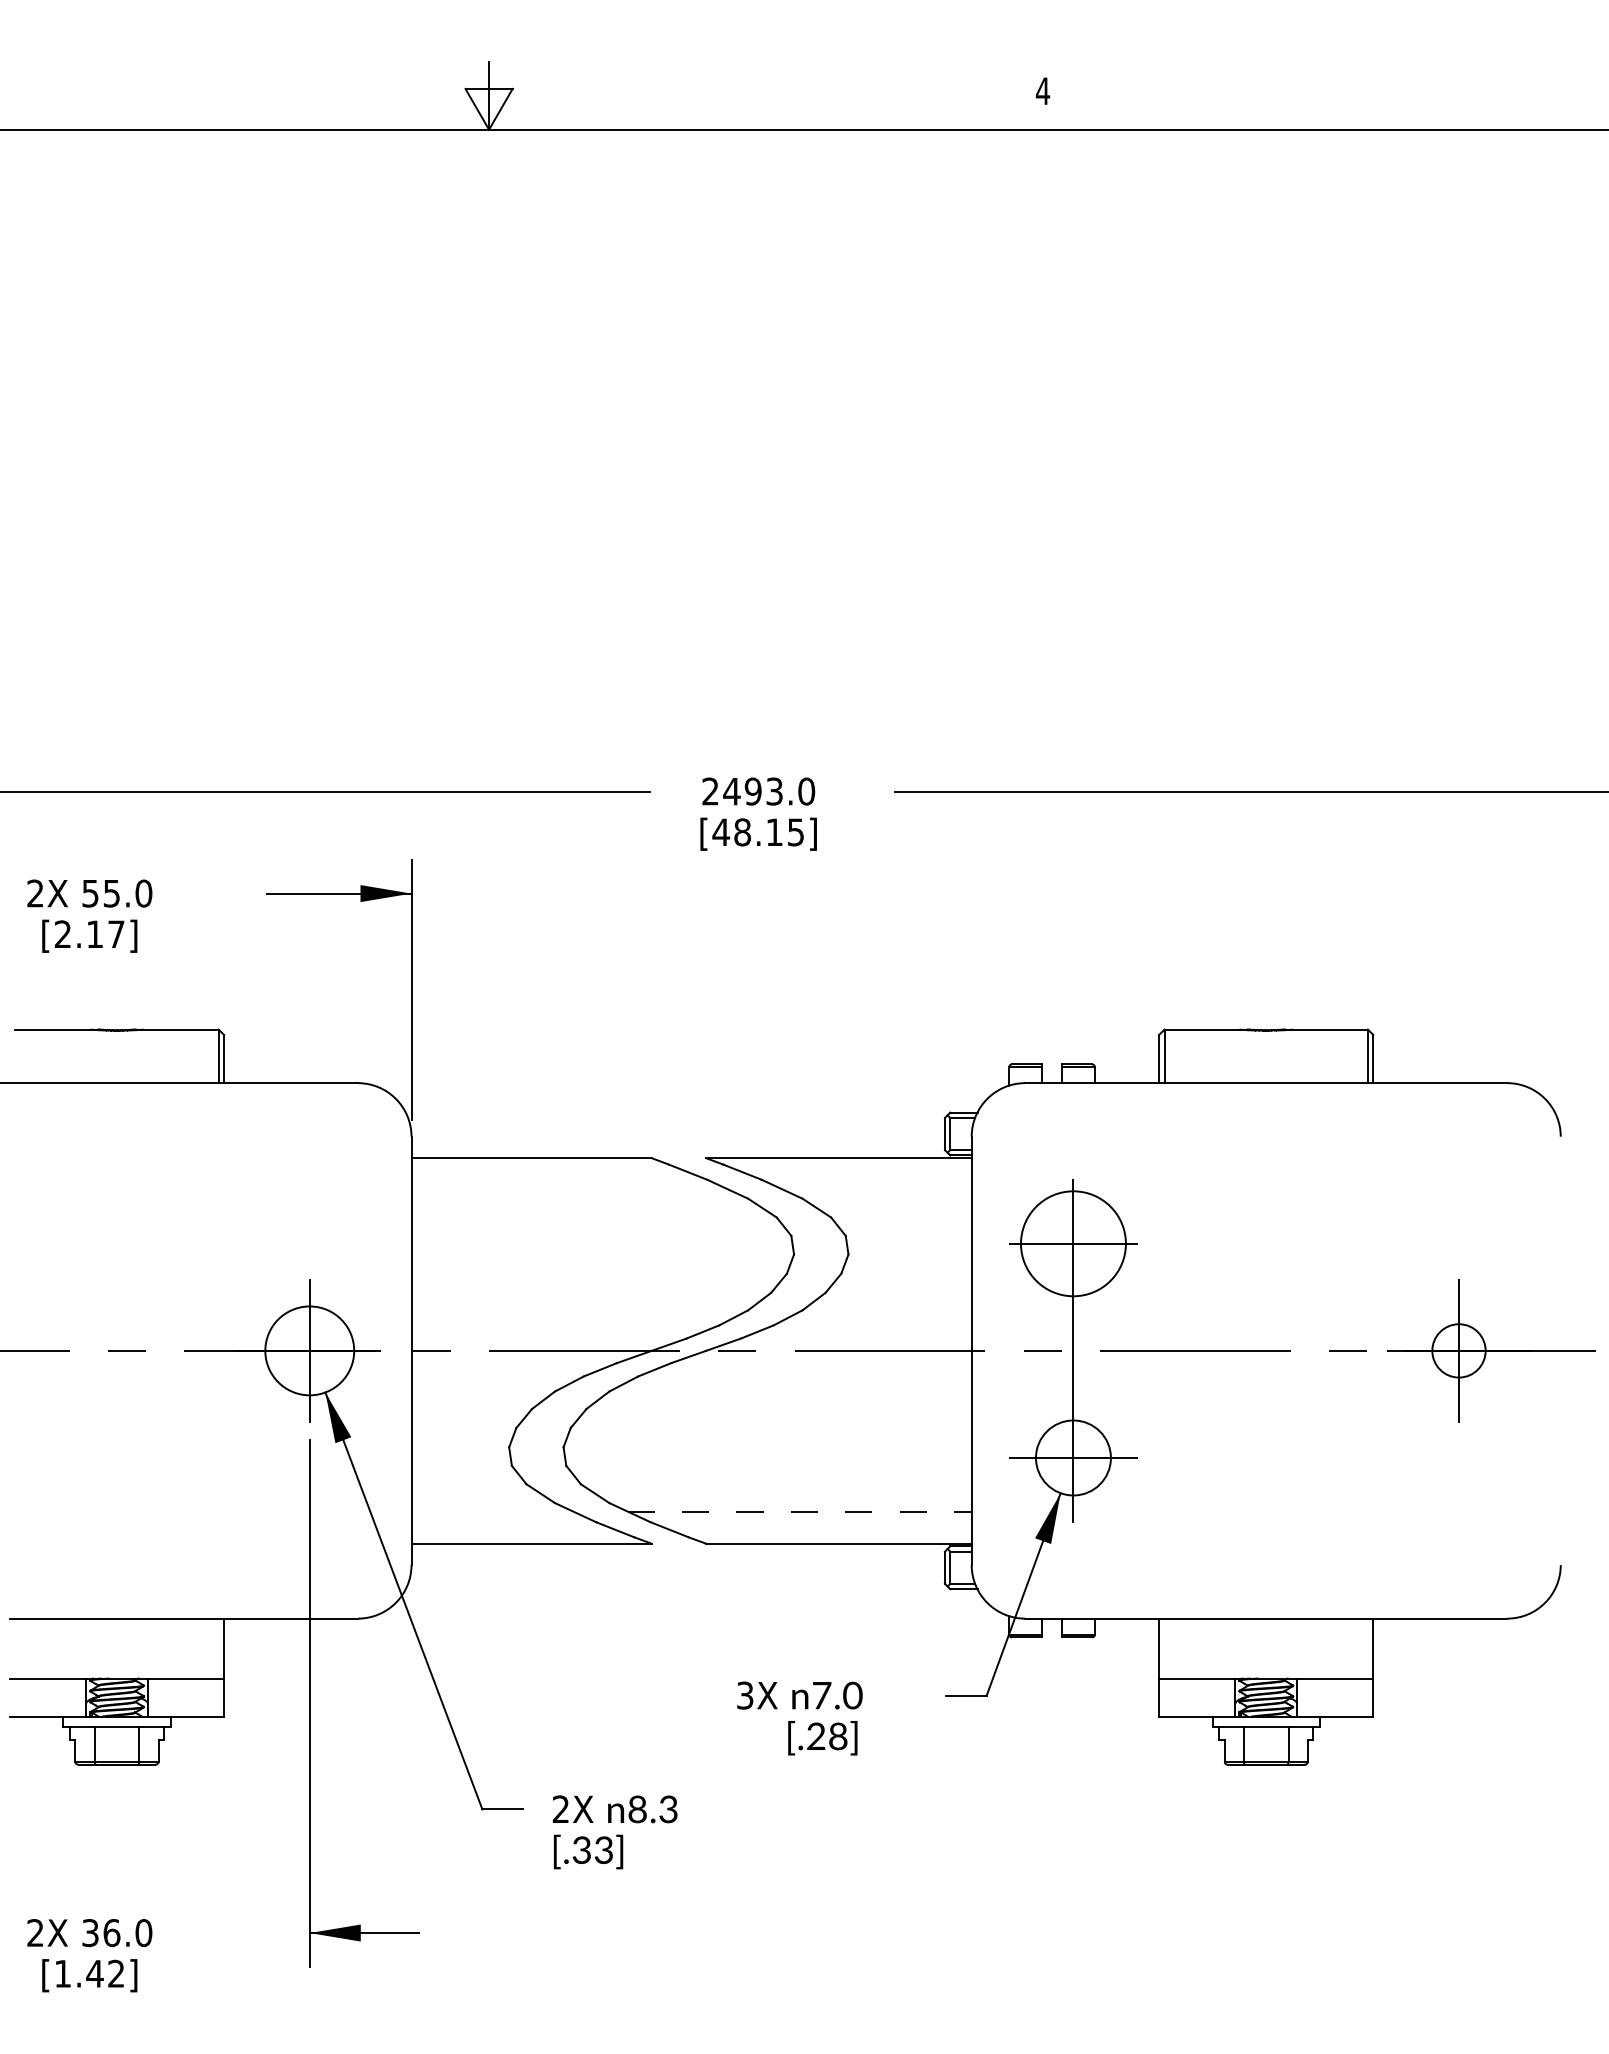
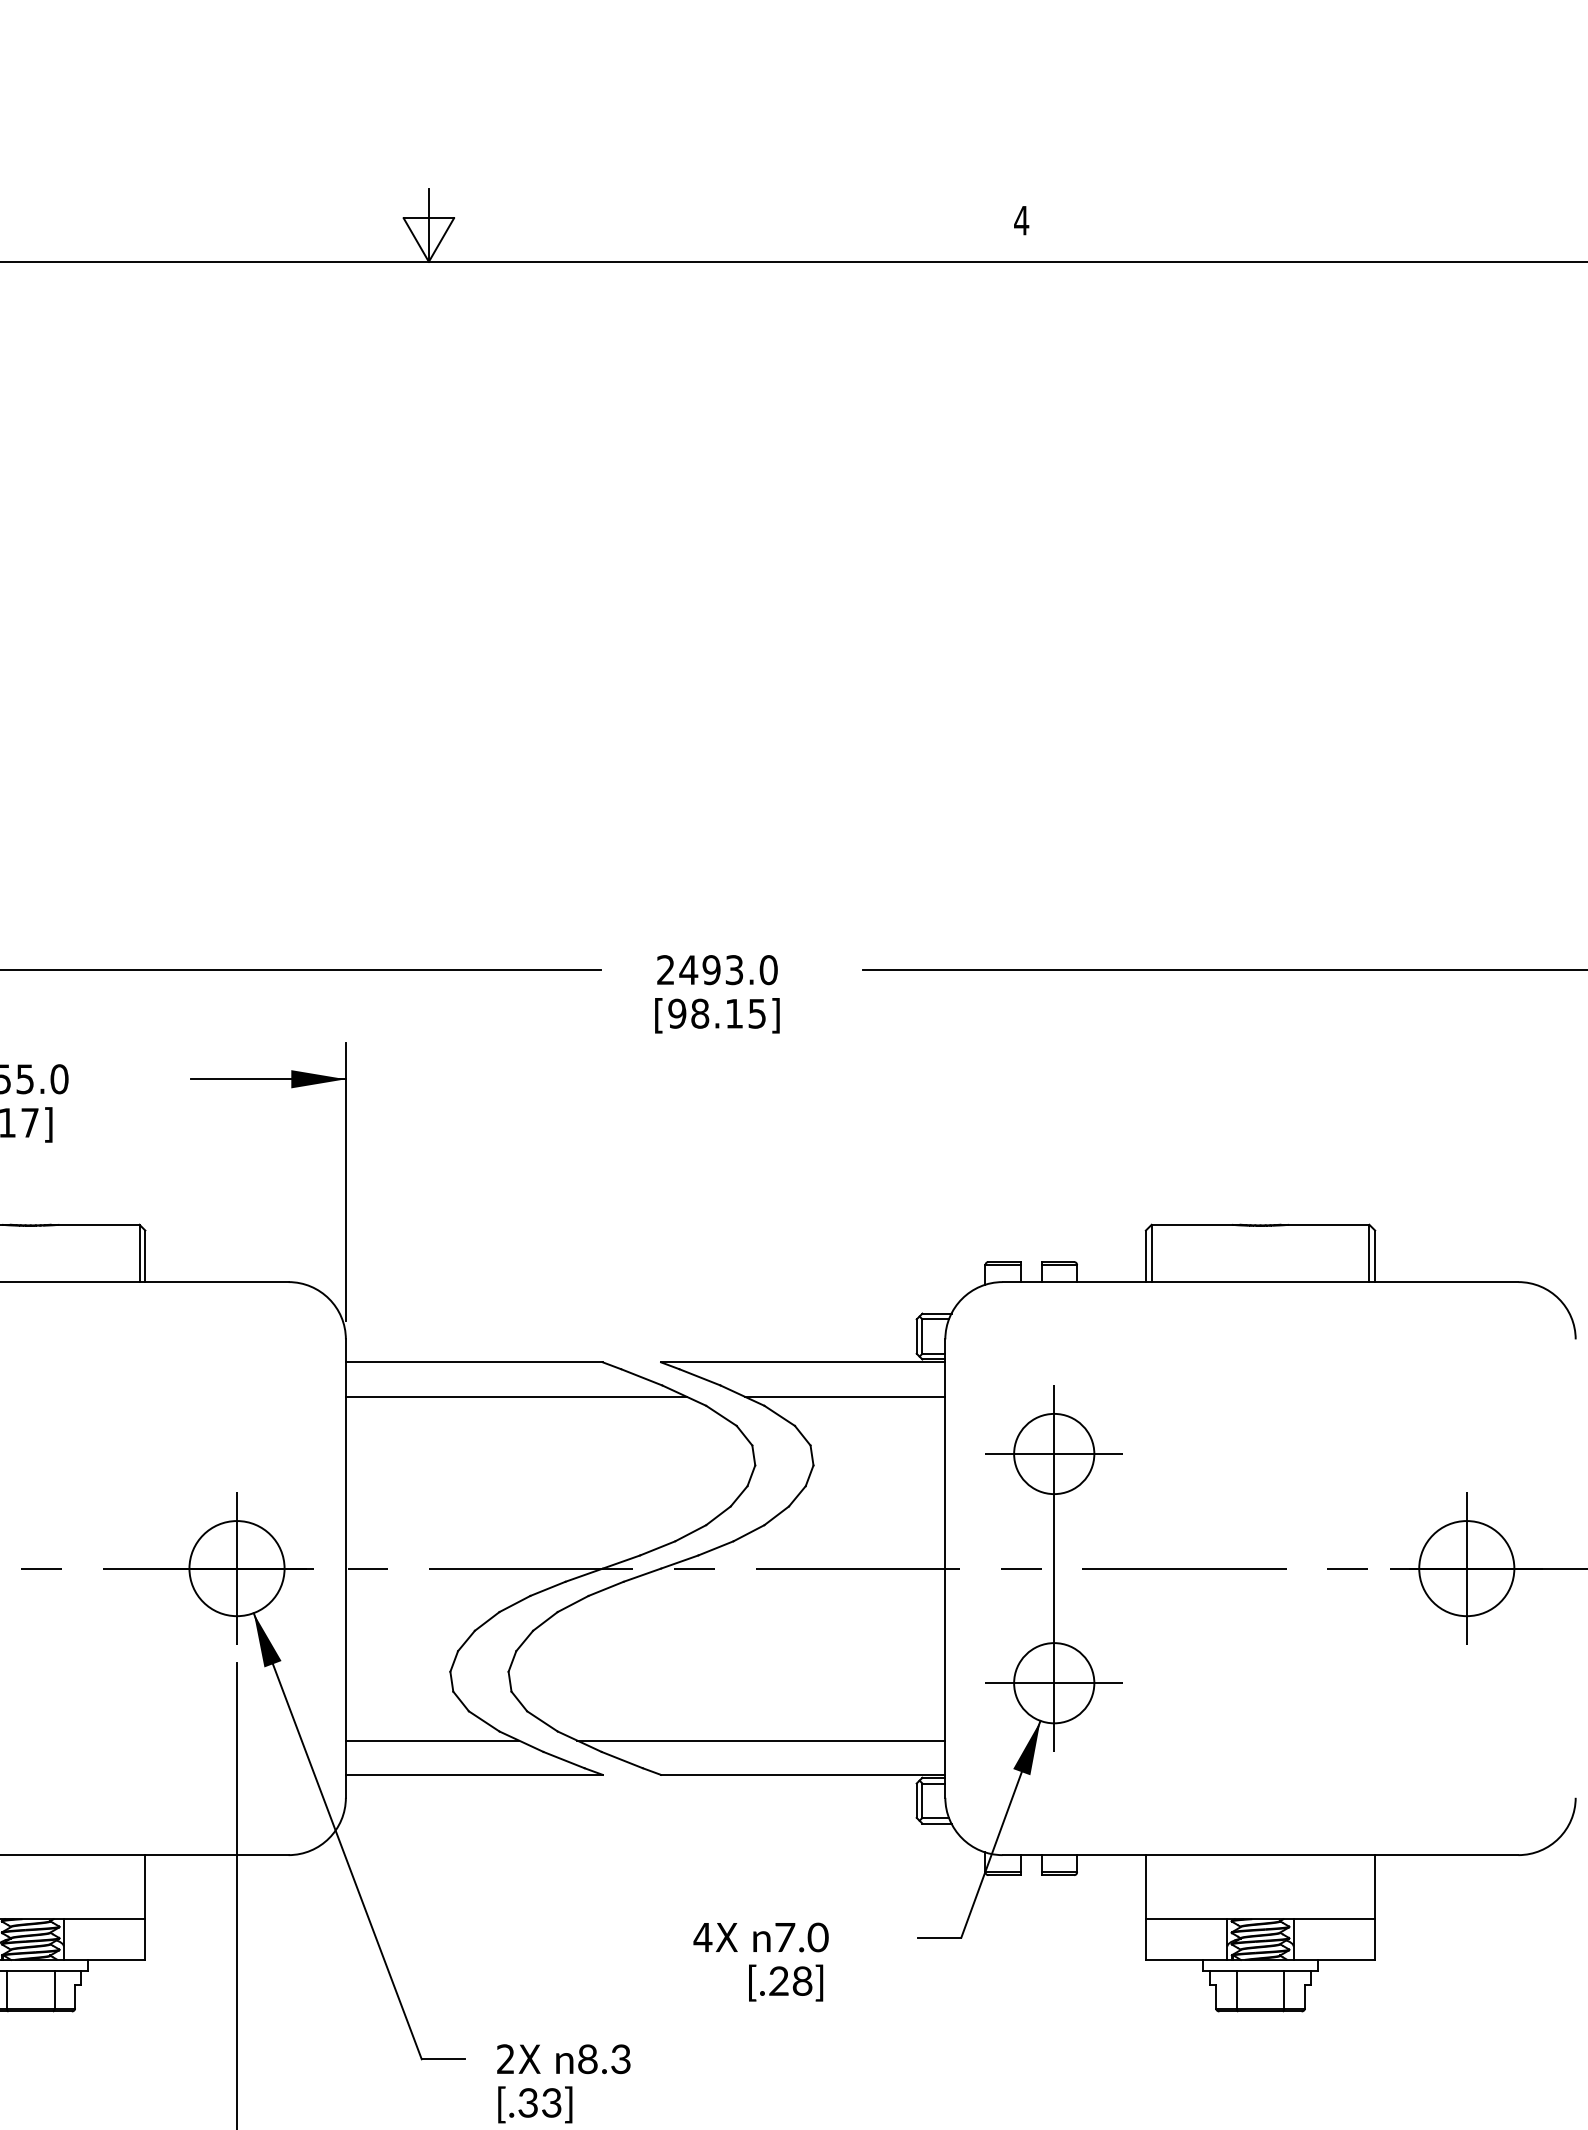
text: (721, 832) -> (677, 1013), [48.15] -> [98.15]
line: (570, 1190) -> (516, 1396), added
line: (877, 1190) -> (844, 1396), added
circle: (1072, 1243) -> (1053, 1453), size x0.71
circle: (1458, 1350) -> (1466, 1568), size x1.67
line: (492, 1511) -> (432, 1740), added
line: (800, 1511) -> (762, 1740), dashed -> solid
text: (745, 1695) -> (703, 1937), 3X -> 4X

